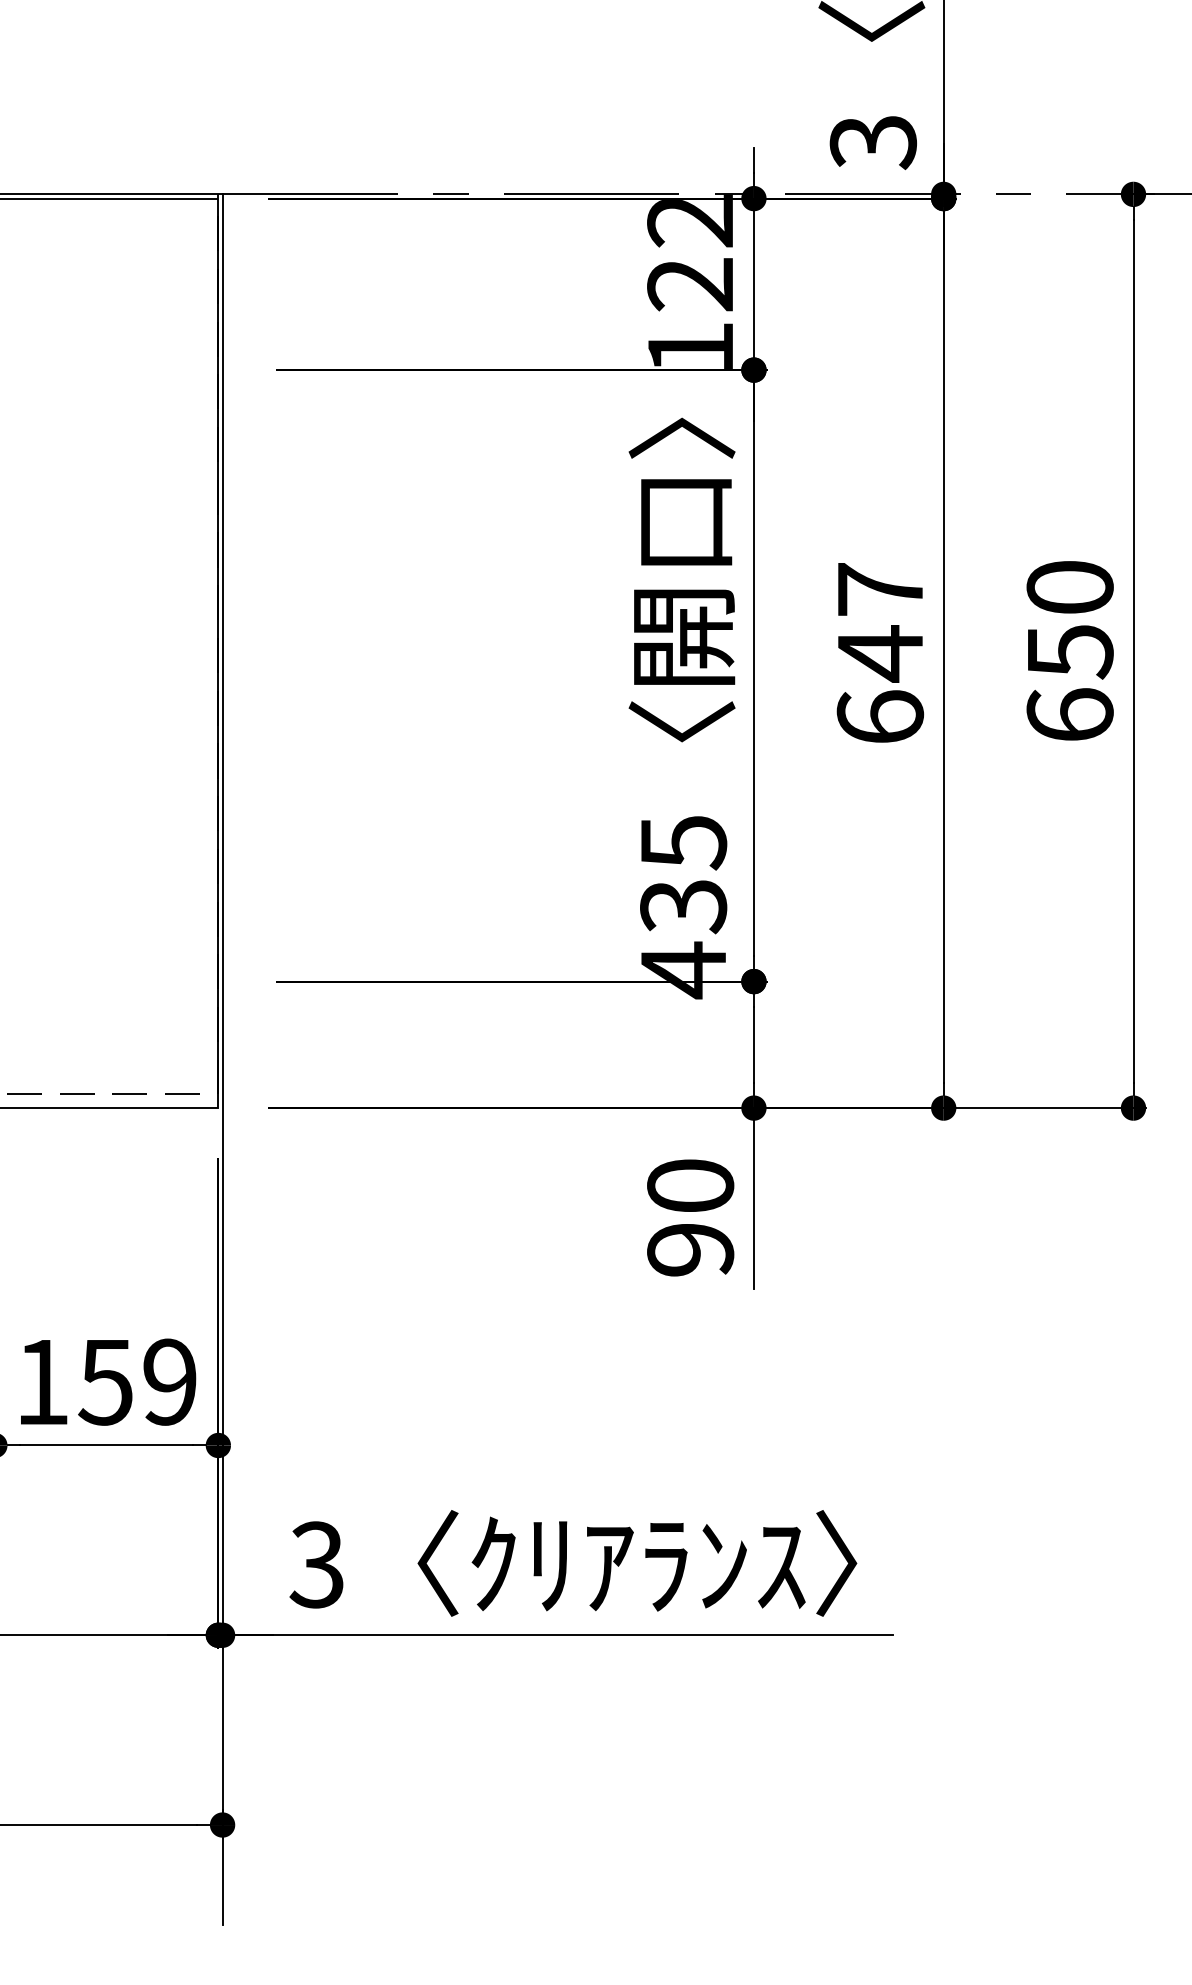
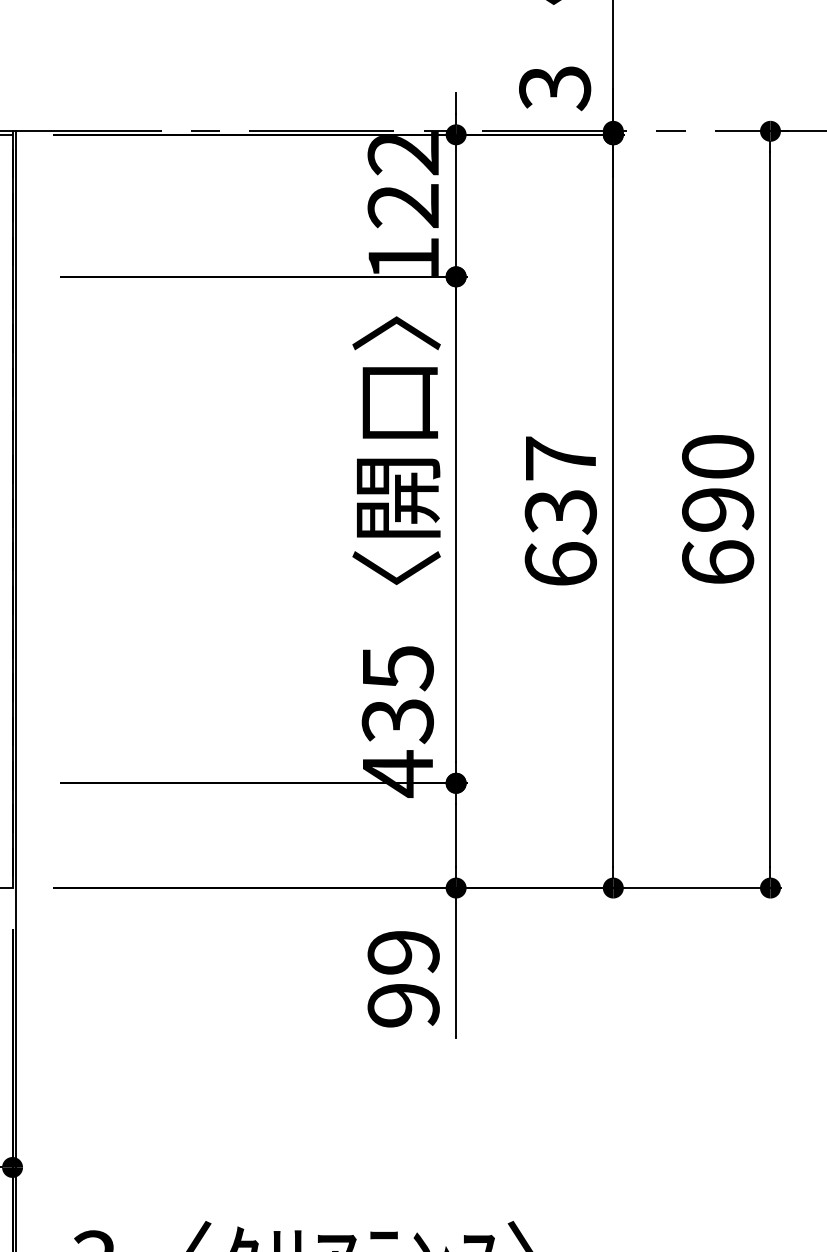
text: (1069, 652) -> (717, 510), 650 -> 690
text: (880, 653) -> (560, 511), 647 -> 637
text: (690, 1185) -> (403, 952), 90 -> 99

